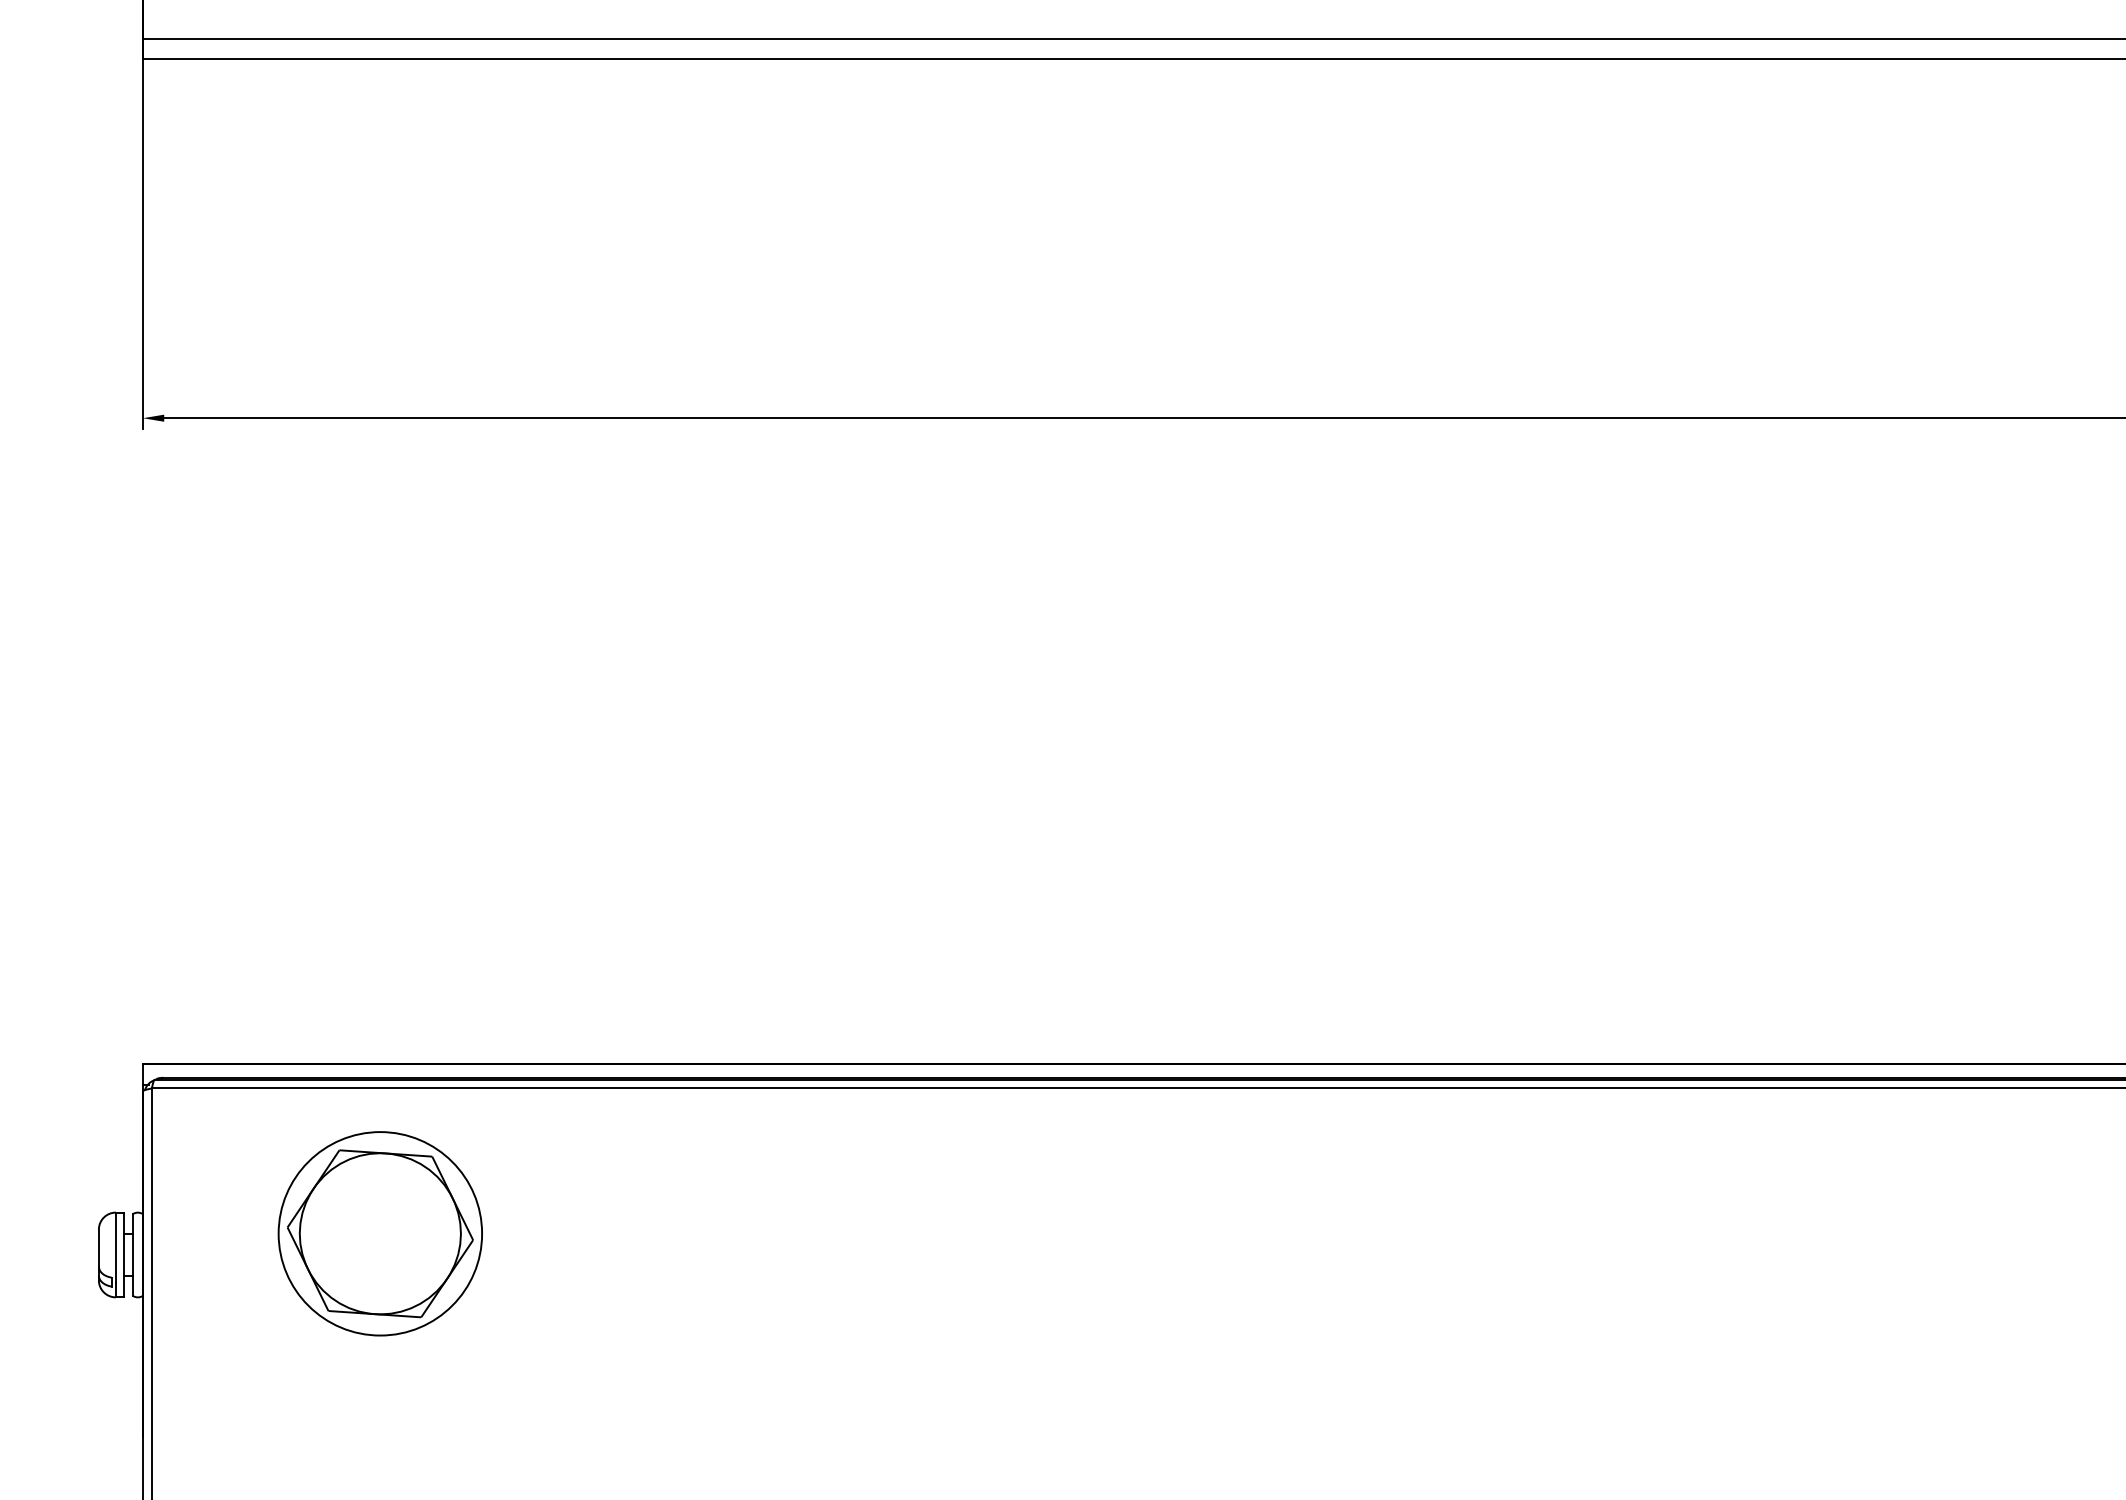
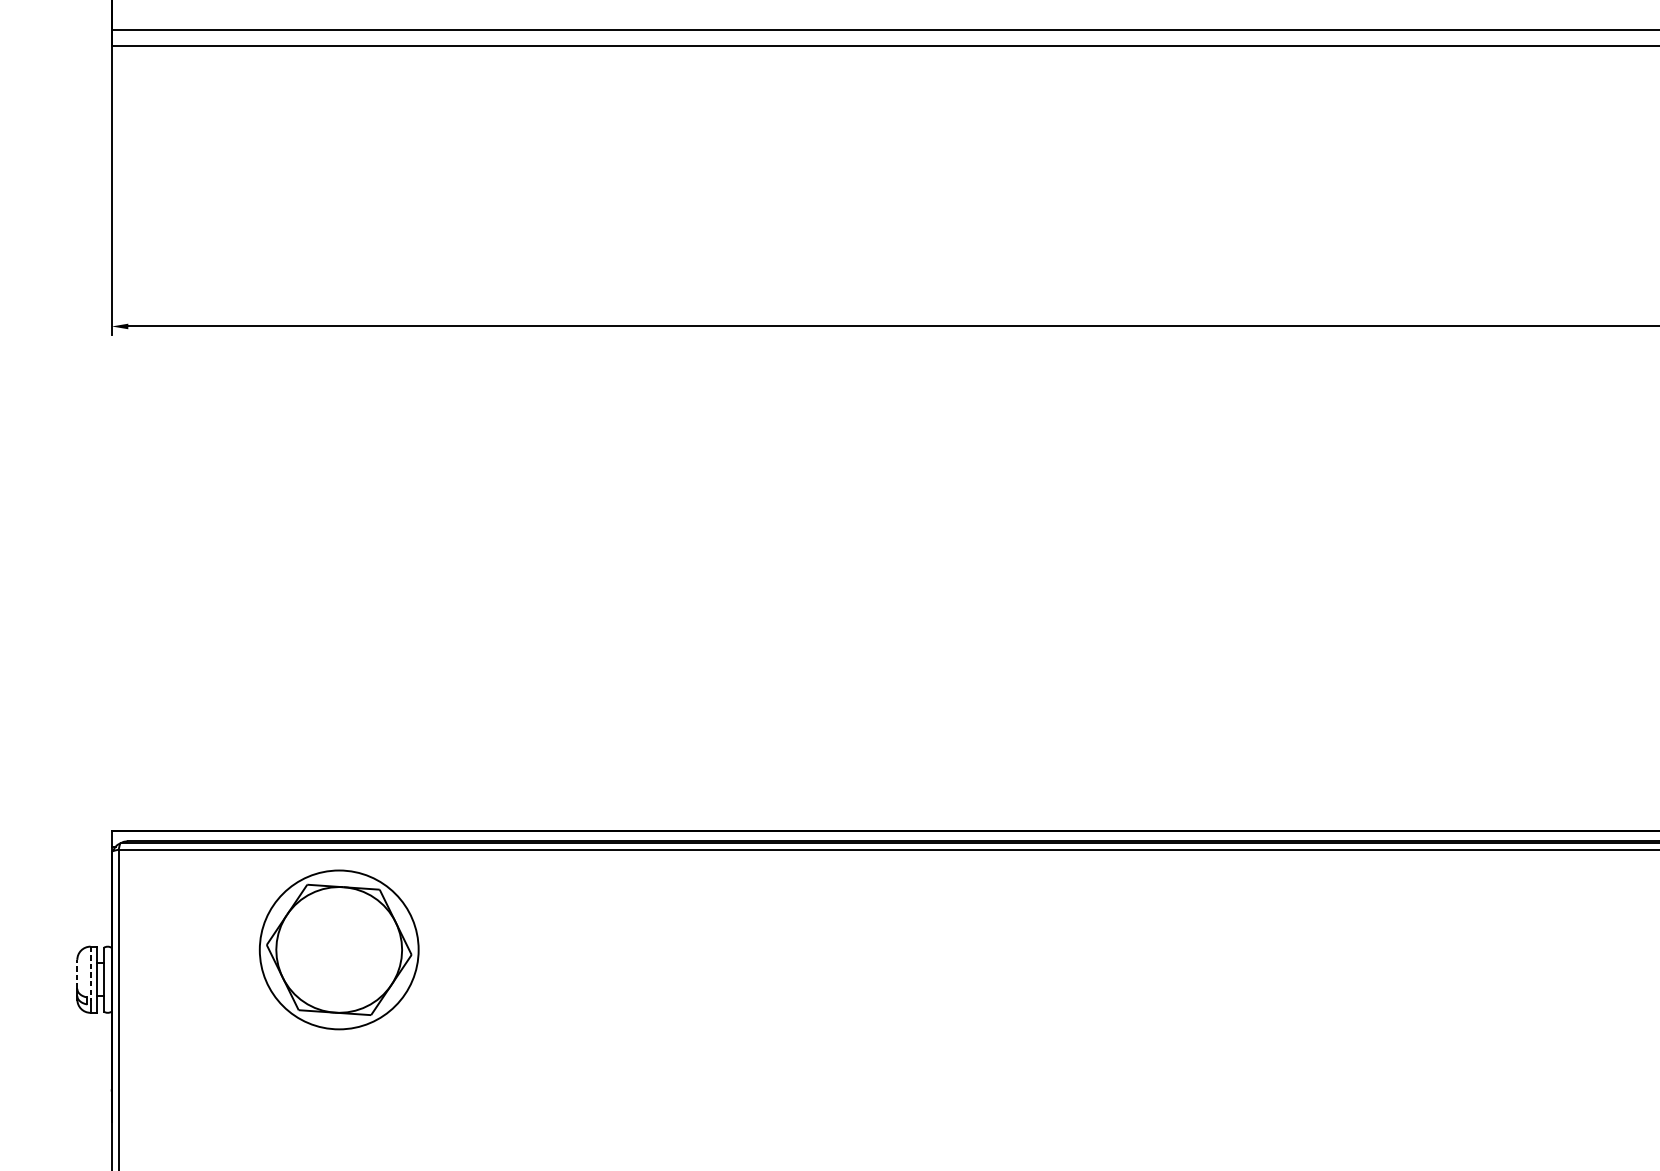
part: (379, 1233) -> (338, 949), moved
line: (98, 1248) -> (77, 974), solid -> dashed
line: (115, 1248) -> (90, 974), solid -> dashed

